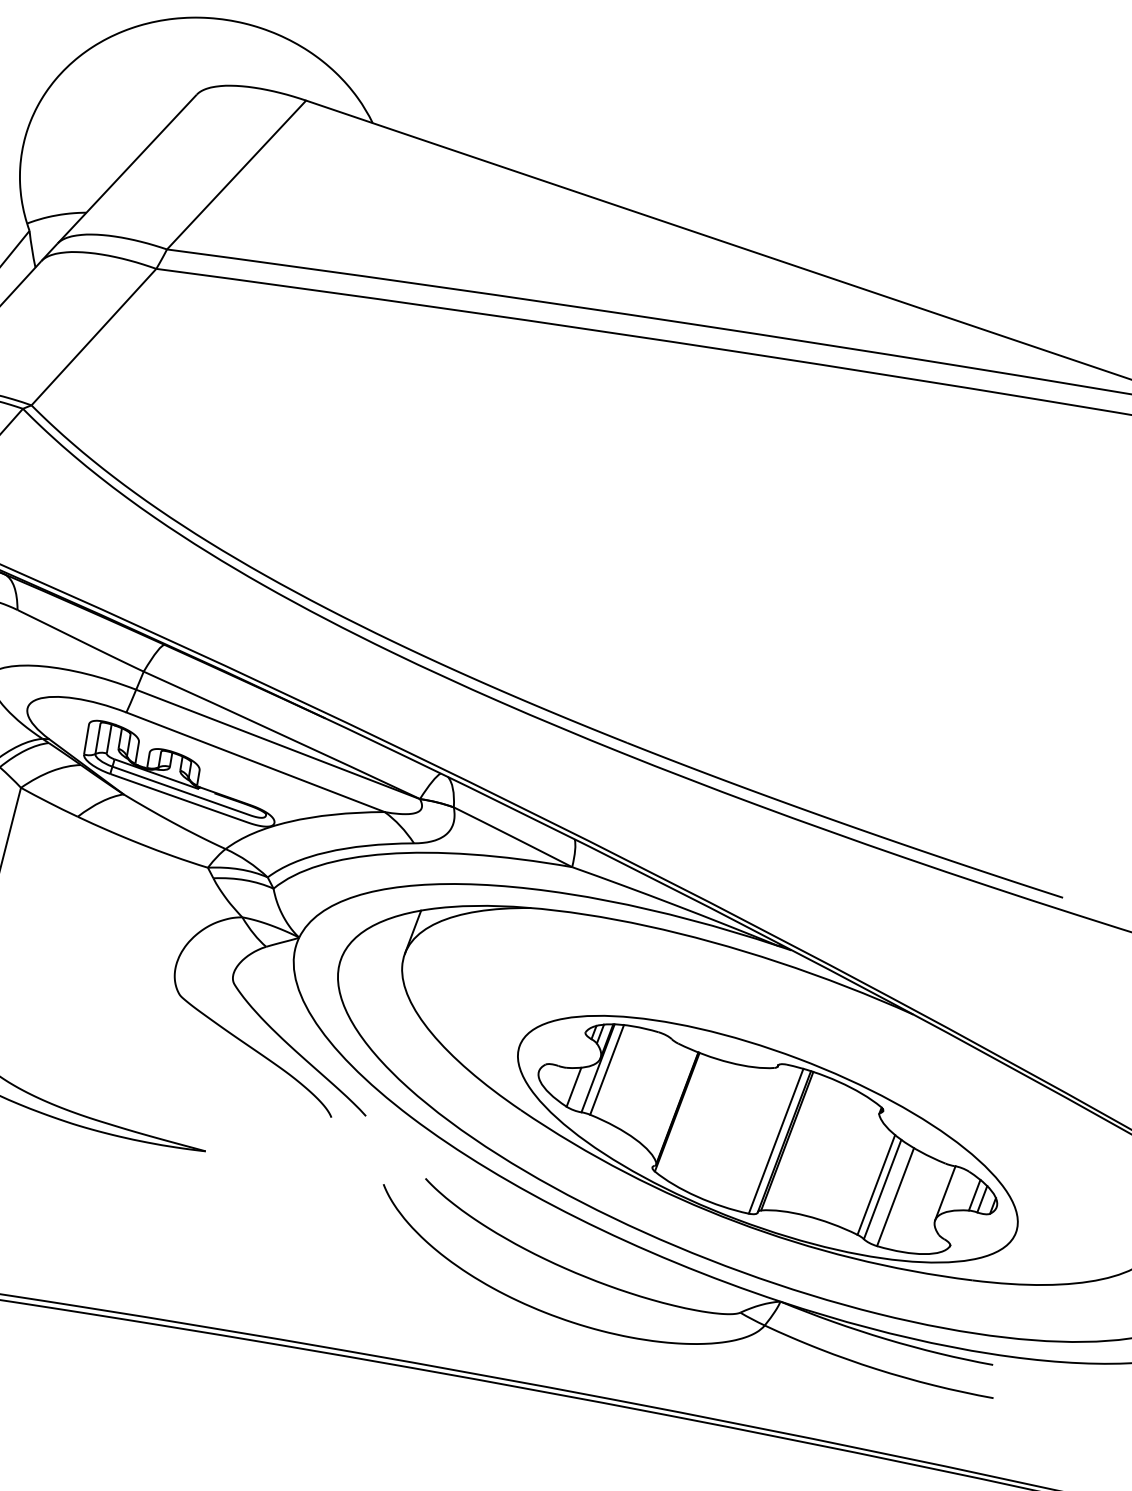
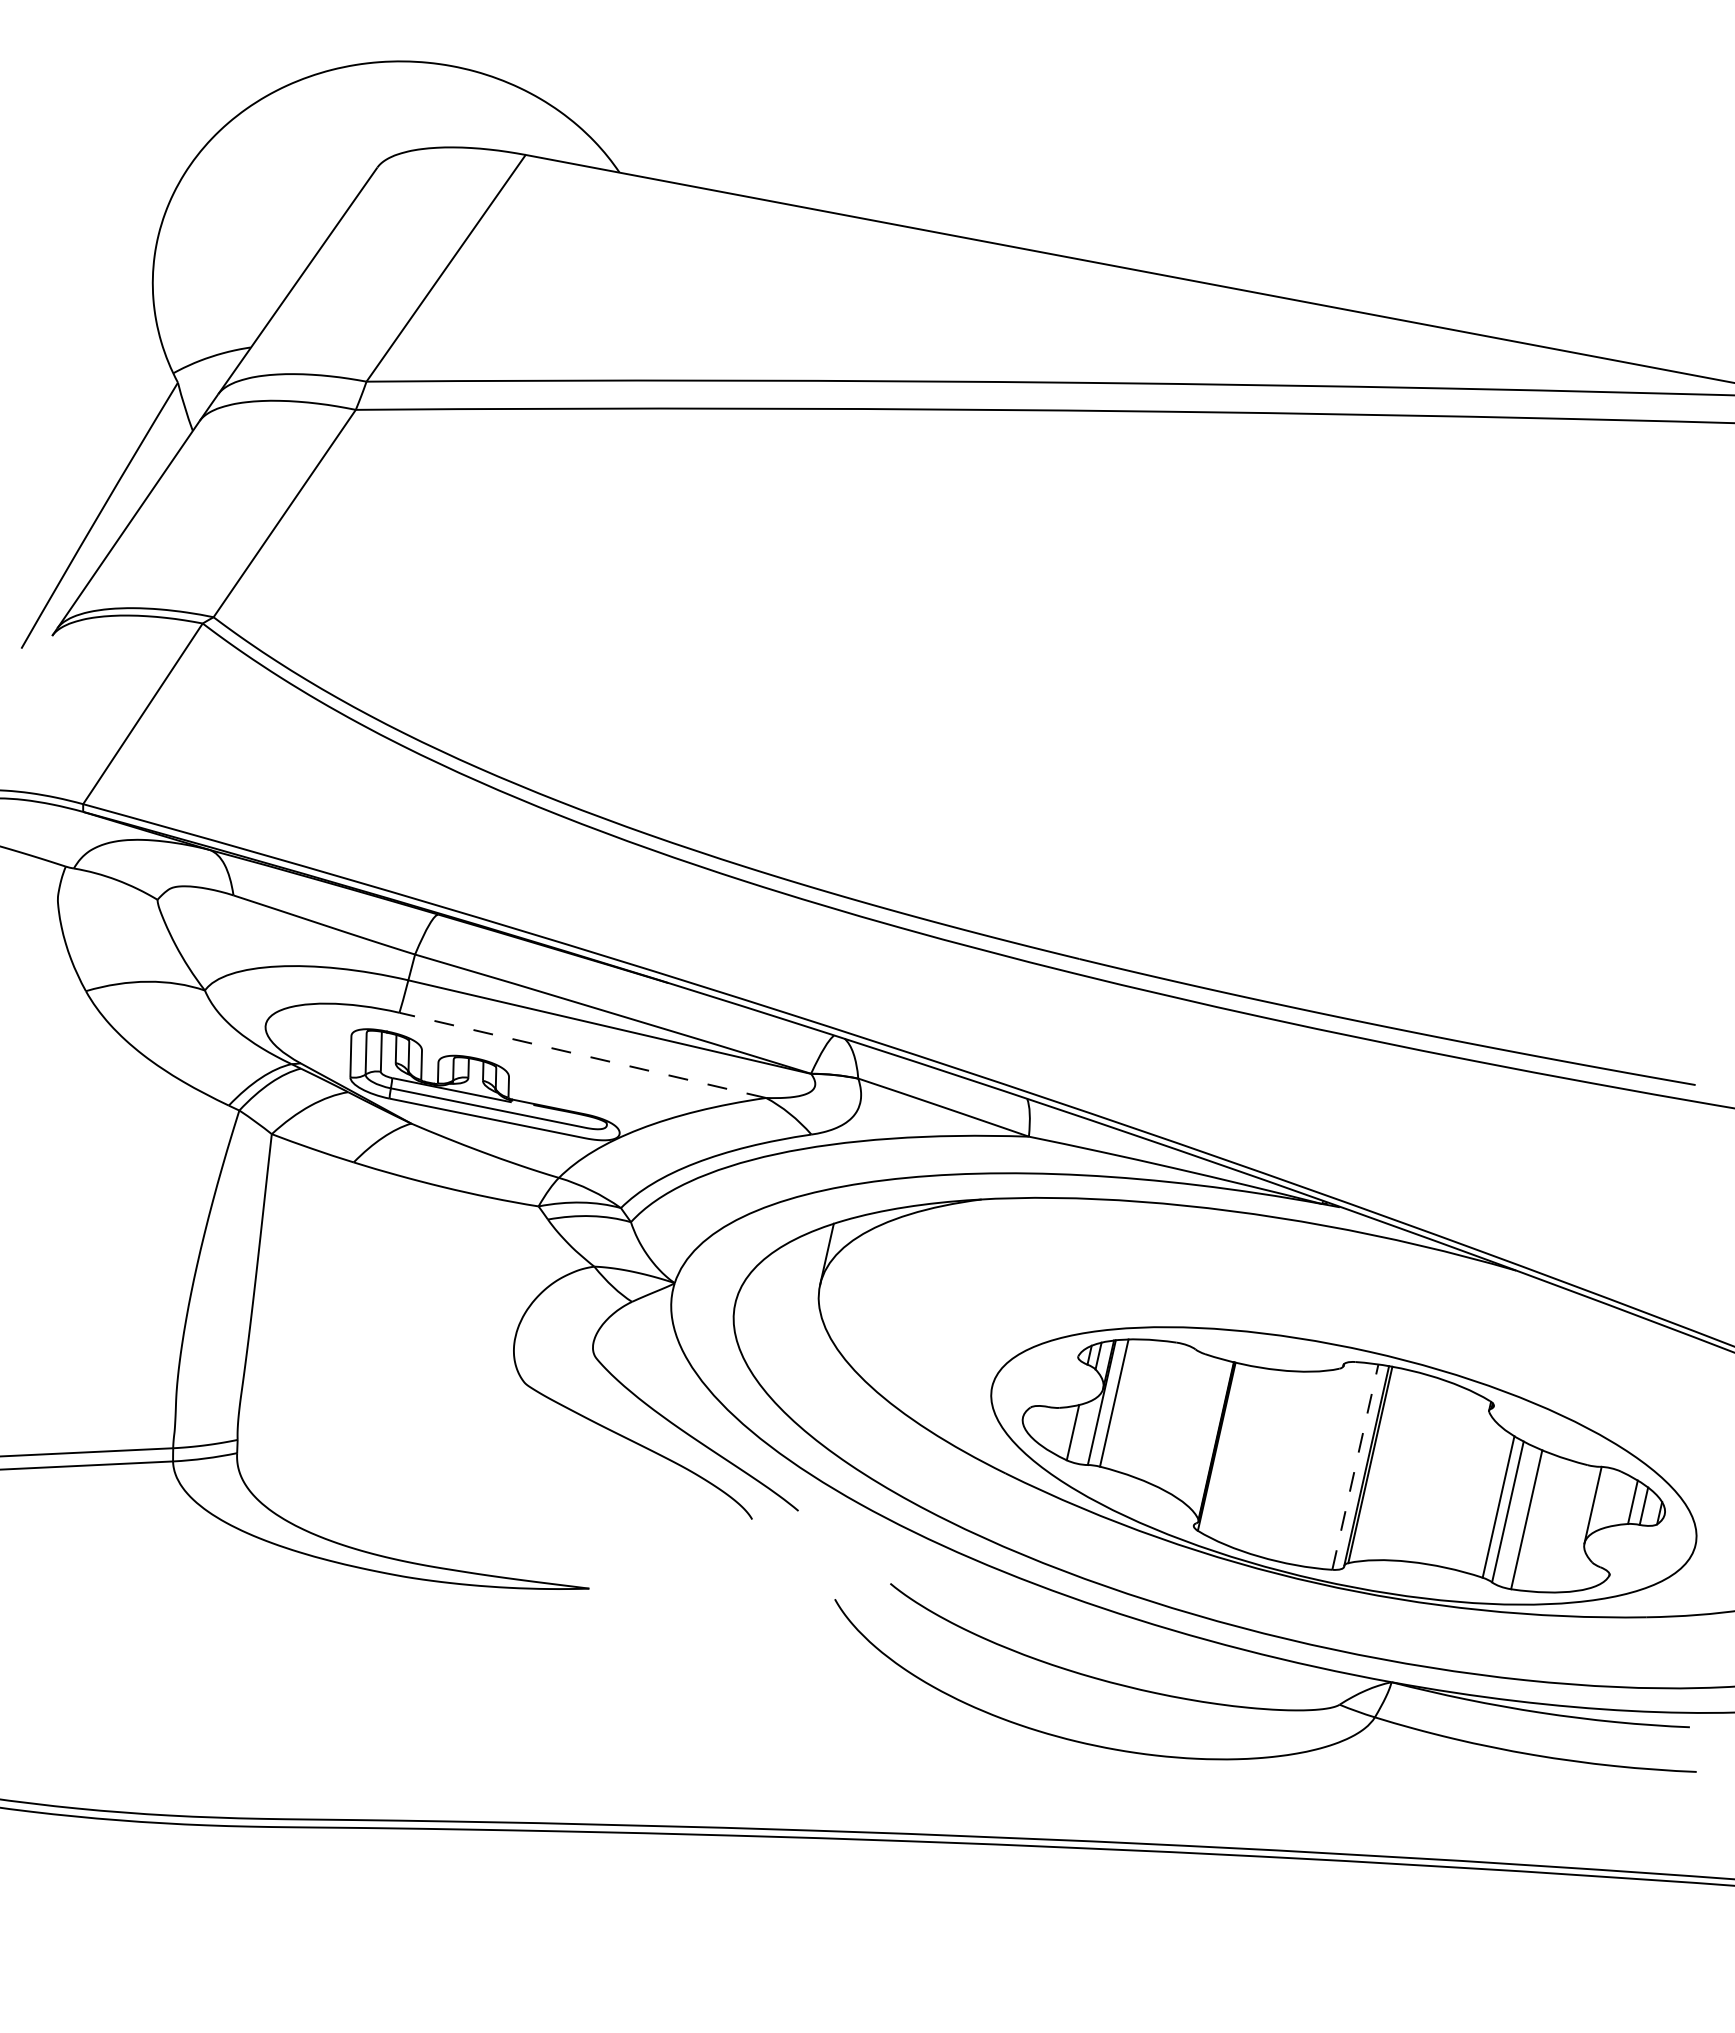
line: (255, 762) -> (582, 1055), solid -> dashed
line: (776, 1140) -> (1355, 1466), solid -> dashed

